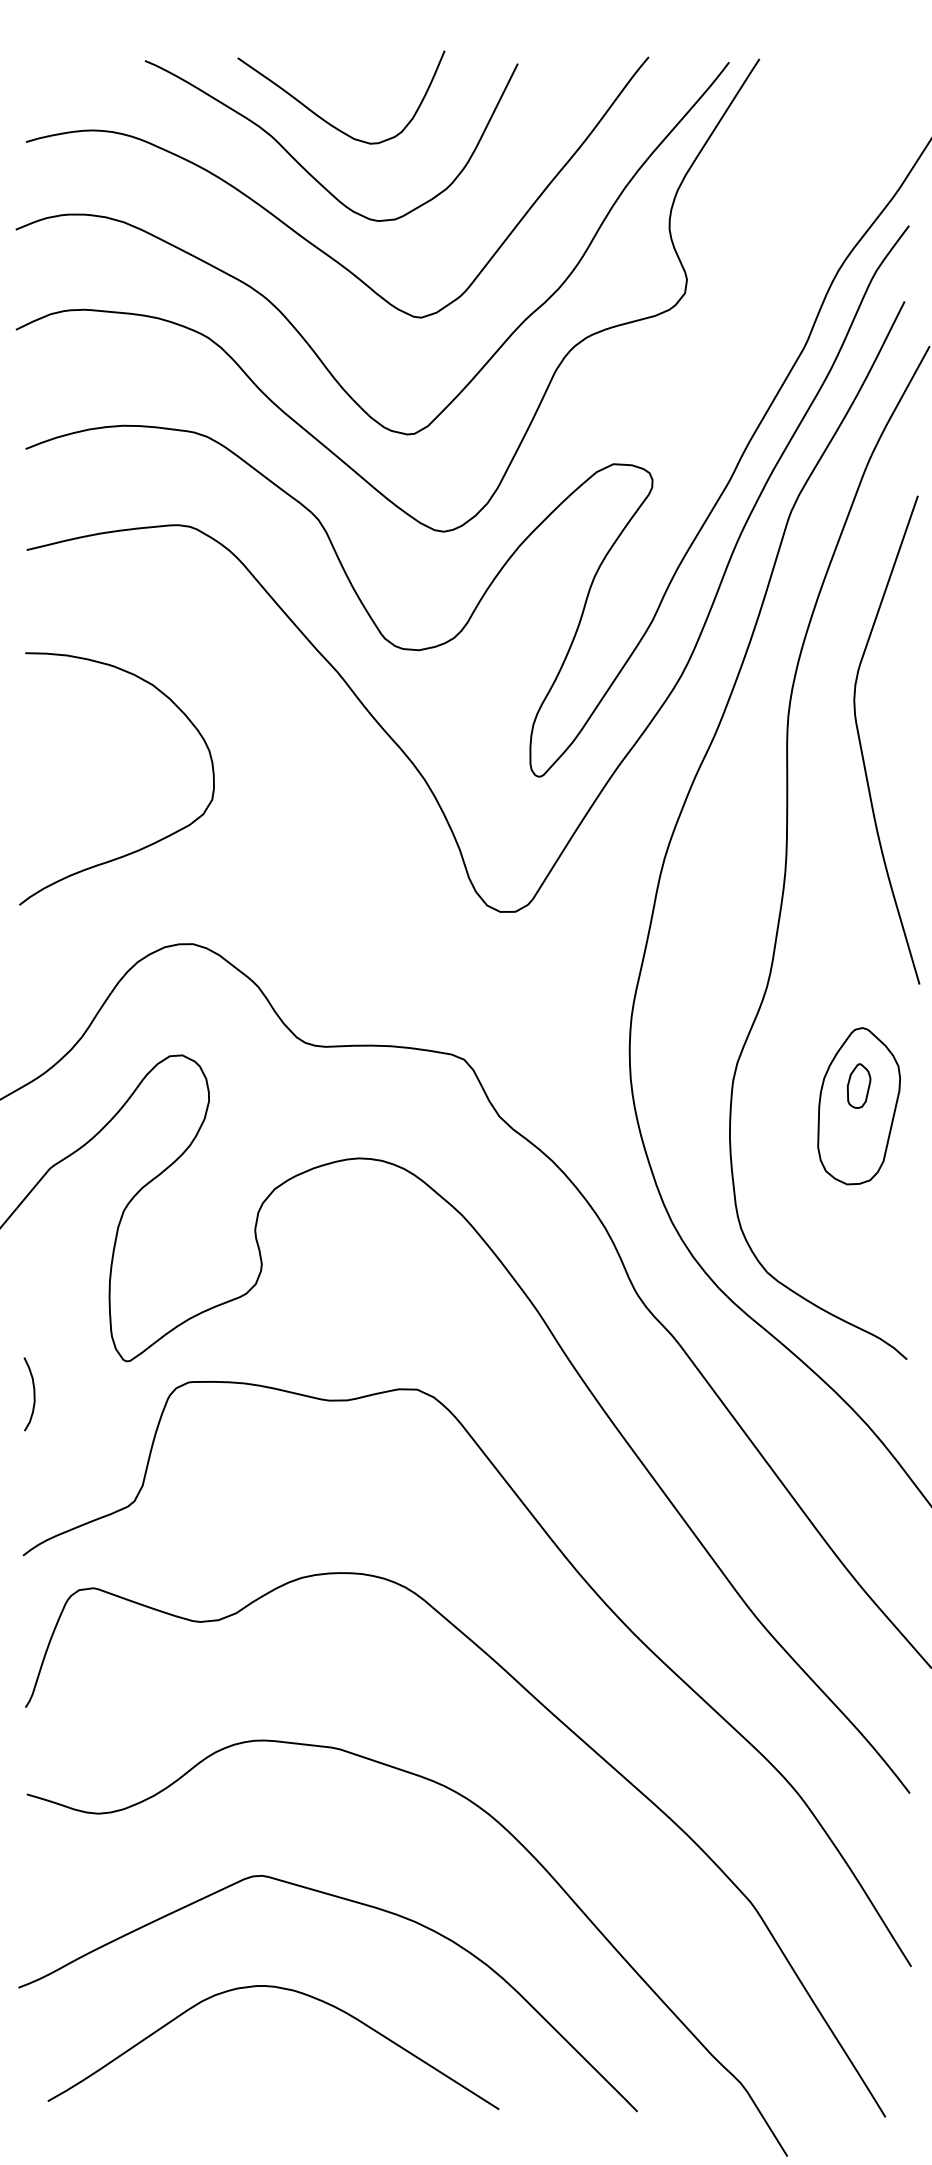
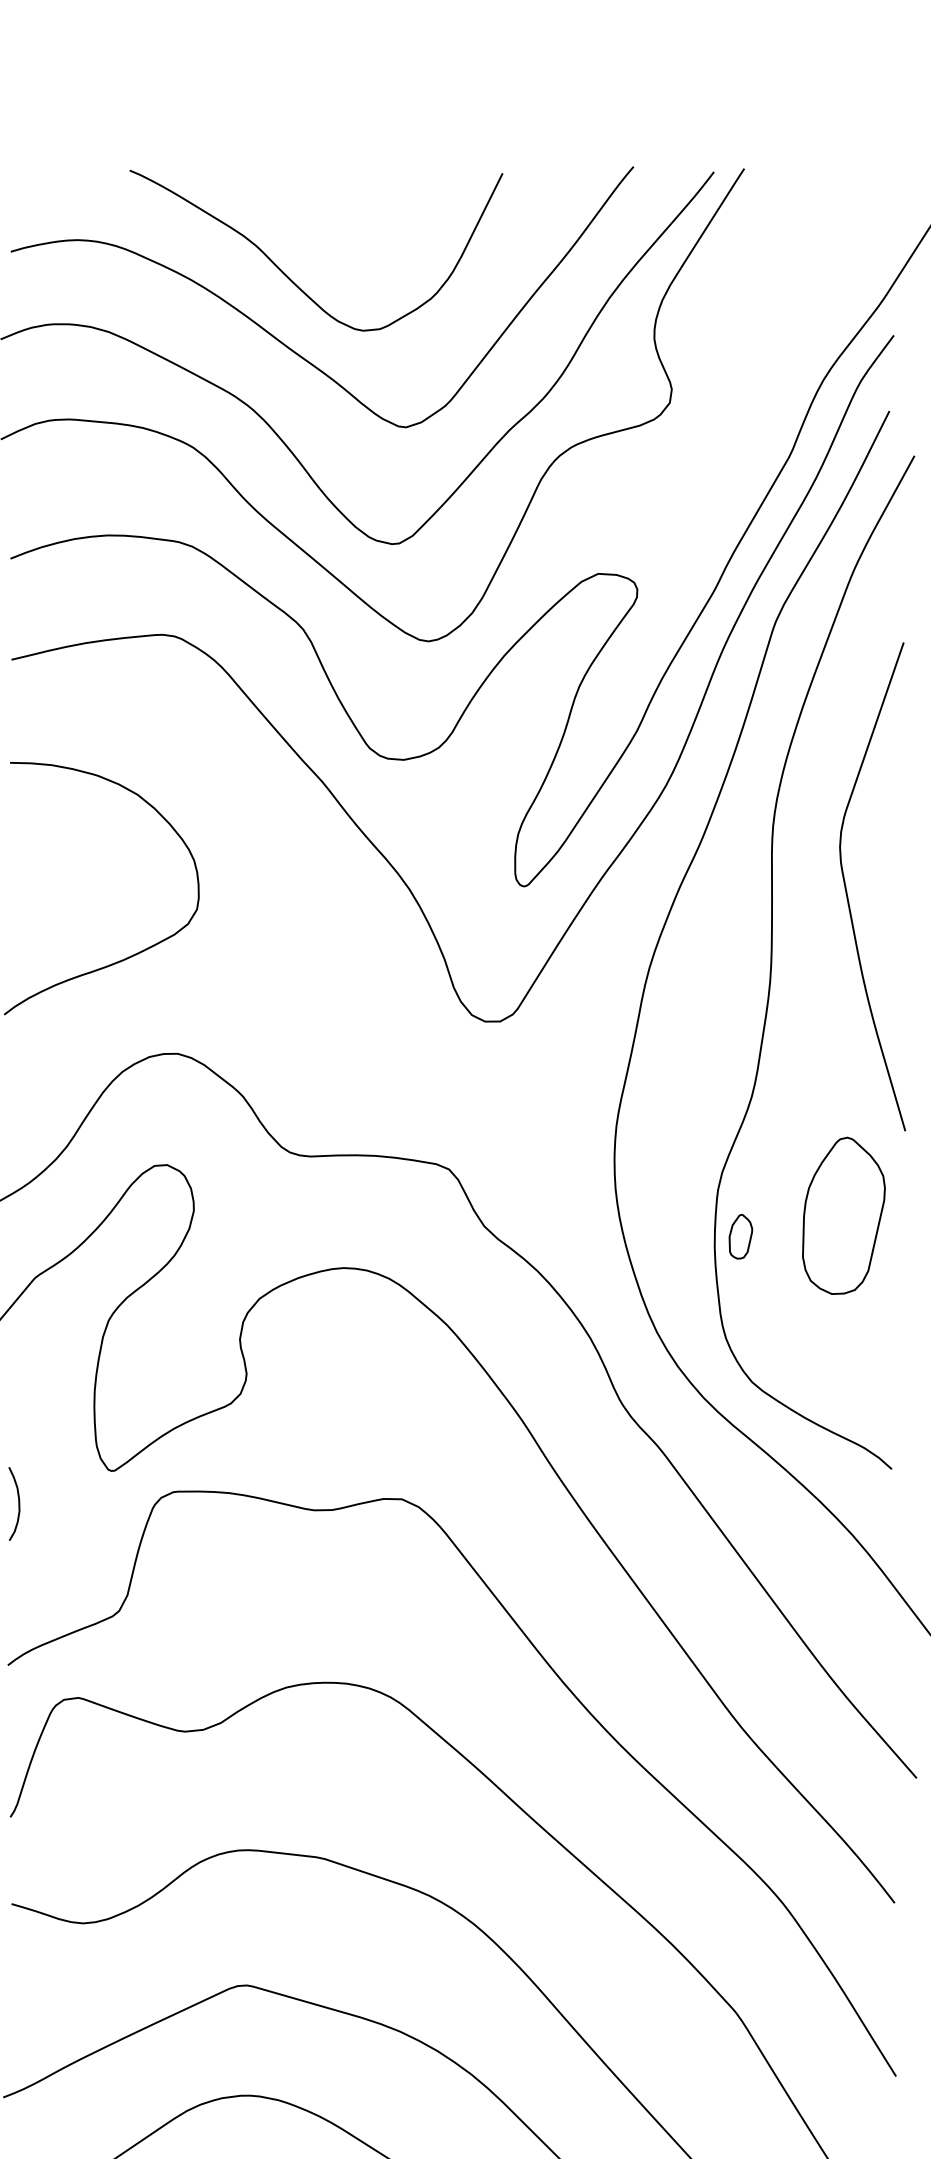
curve: (326, 120) -> (311, 230), removed
curve: (861, 743) -> (847, 890), moved
part: (858, 1085) -> (740, 1236), moved

